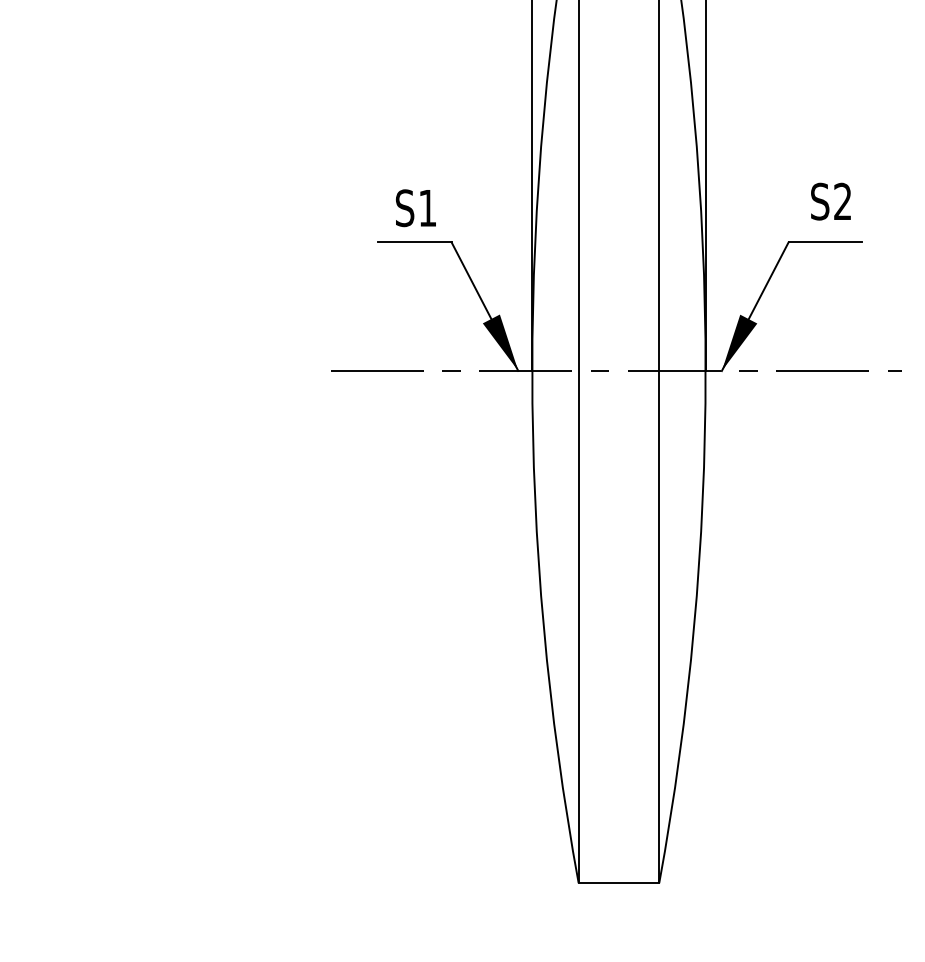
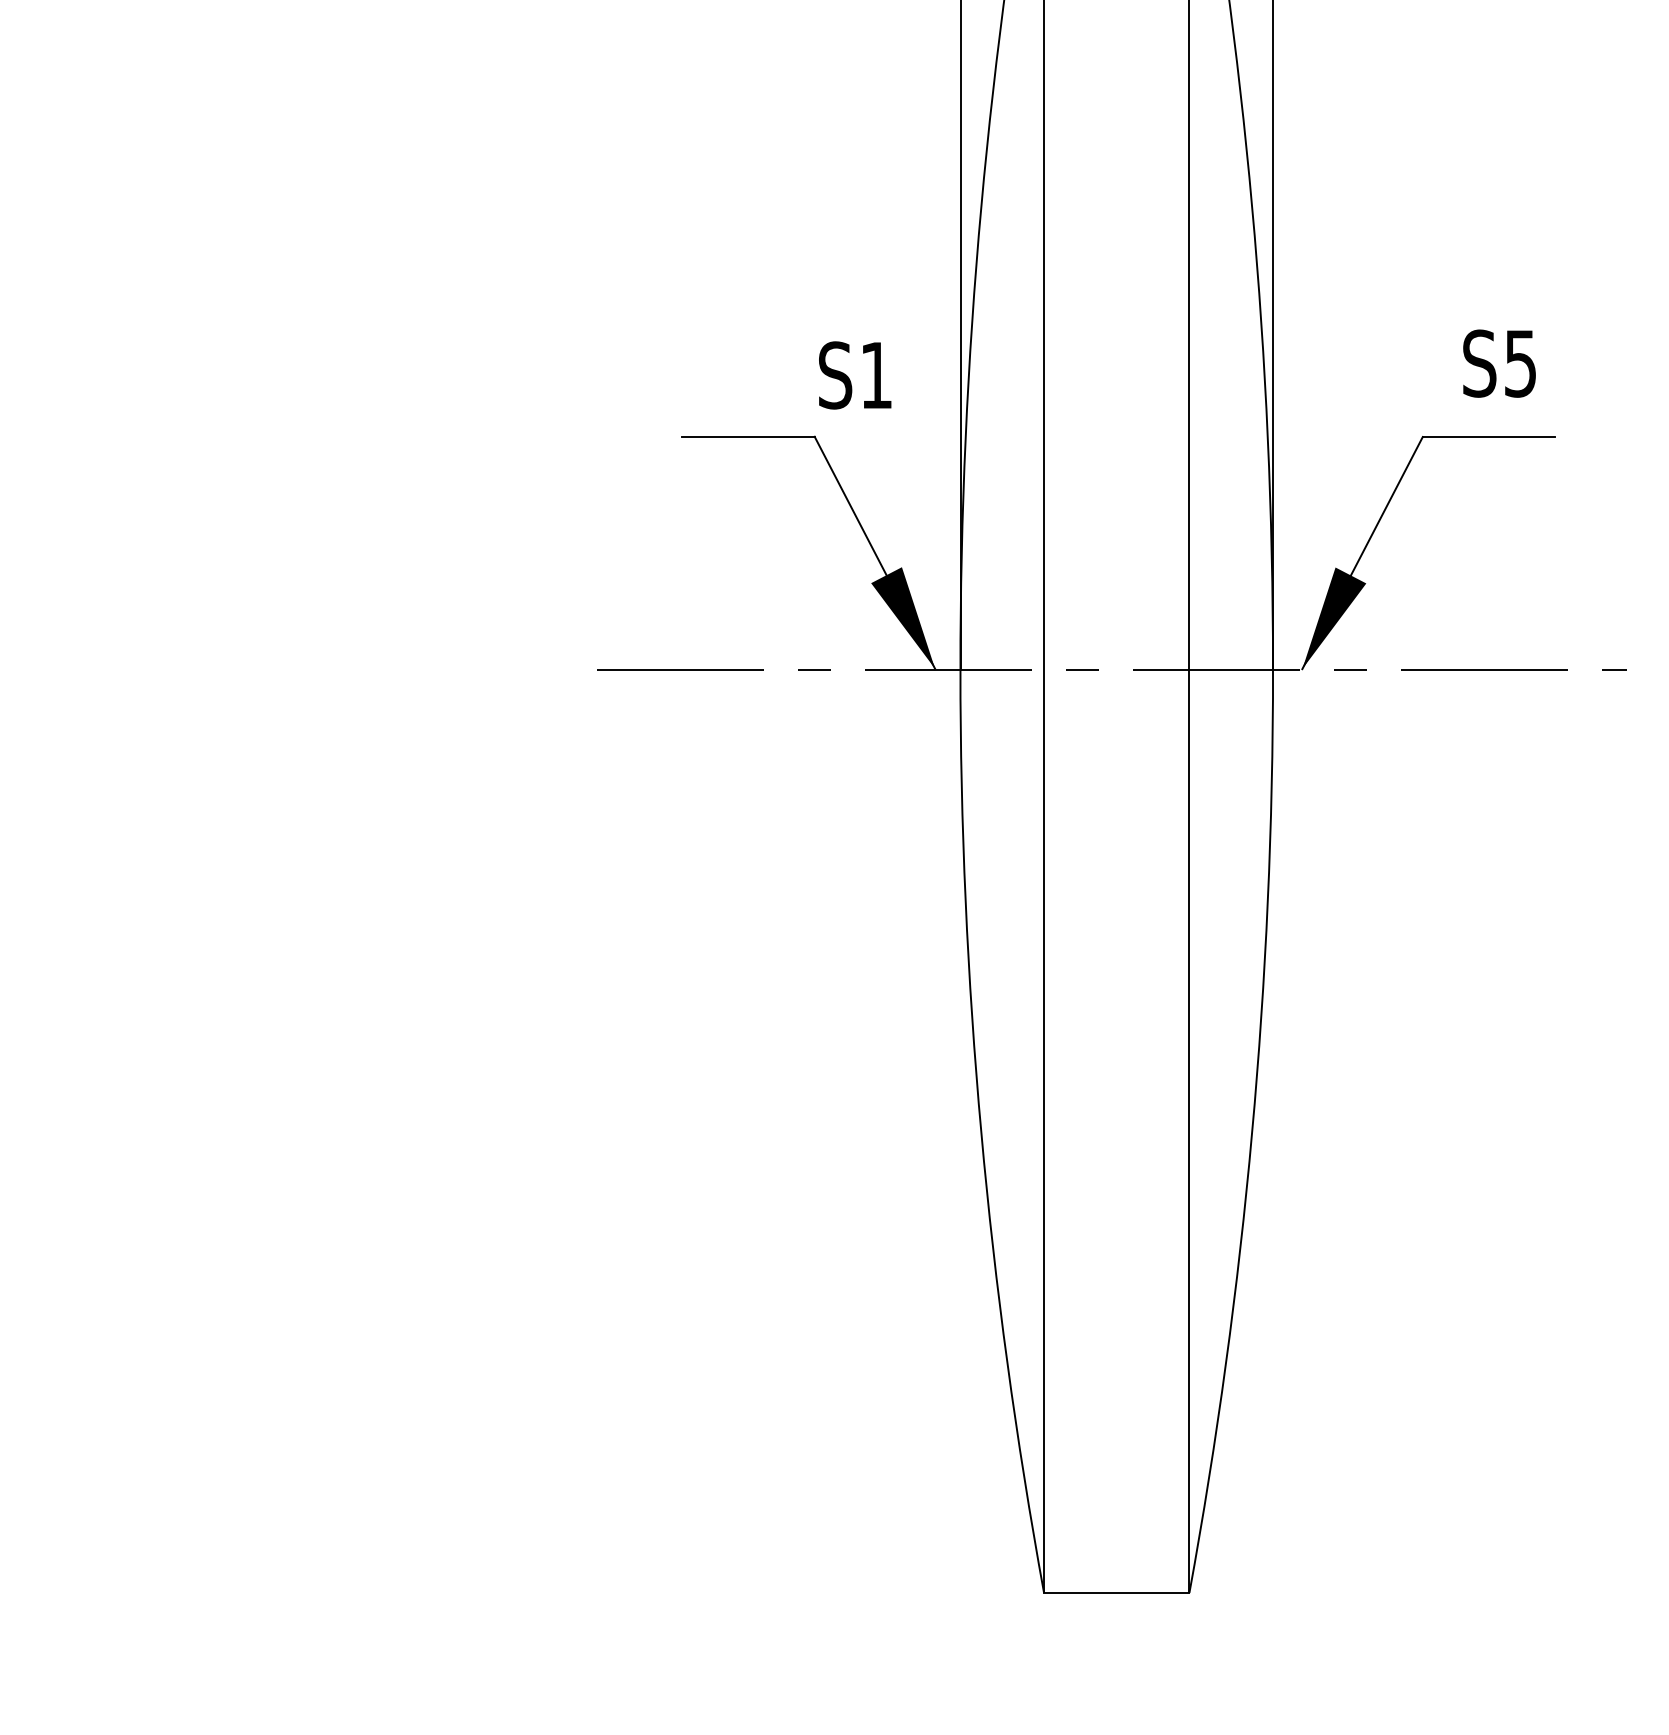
text: (842, 201) -> (1519, 363), S2 -> S5
text: (415, 208) -> (854, 375), moved

